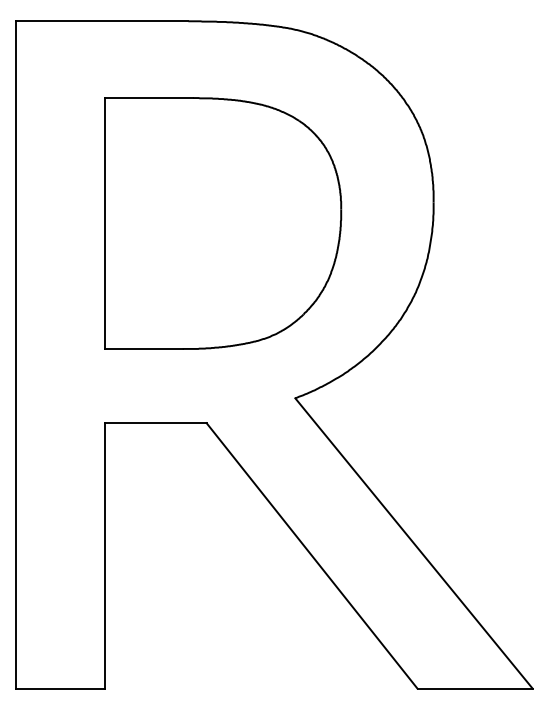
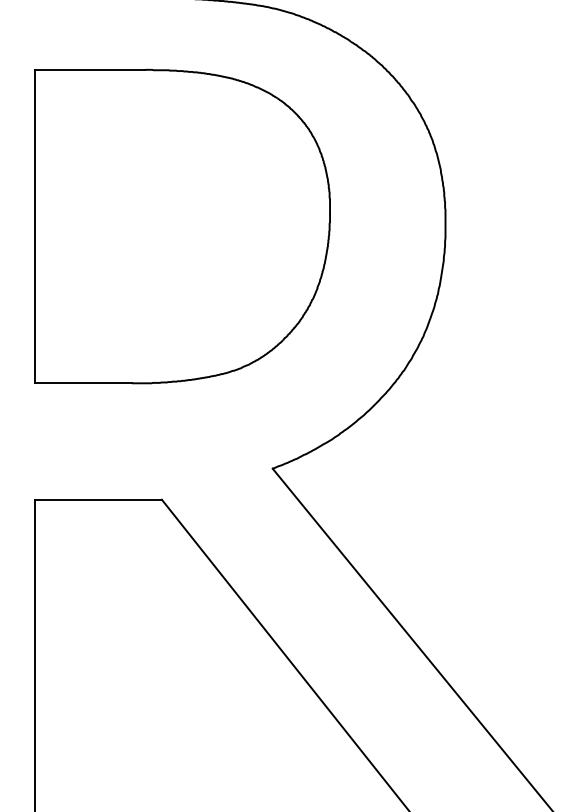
part: (223, 223) -> (182, 226), moved

